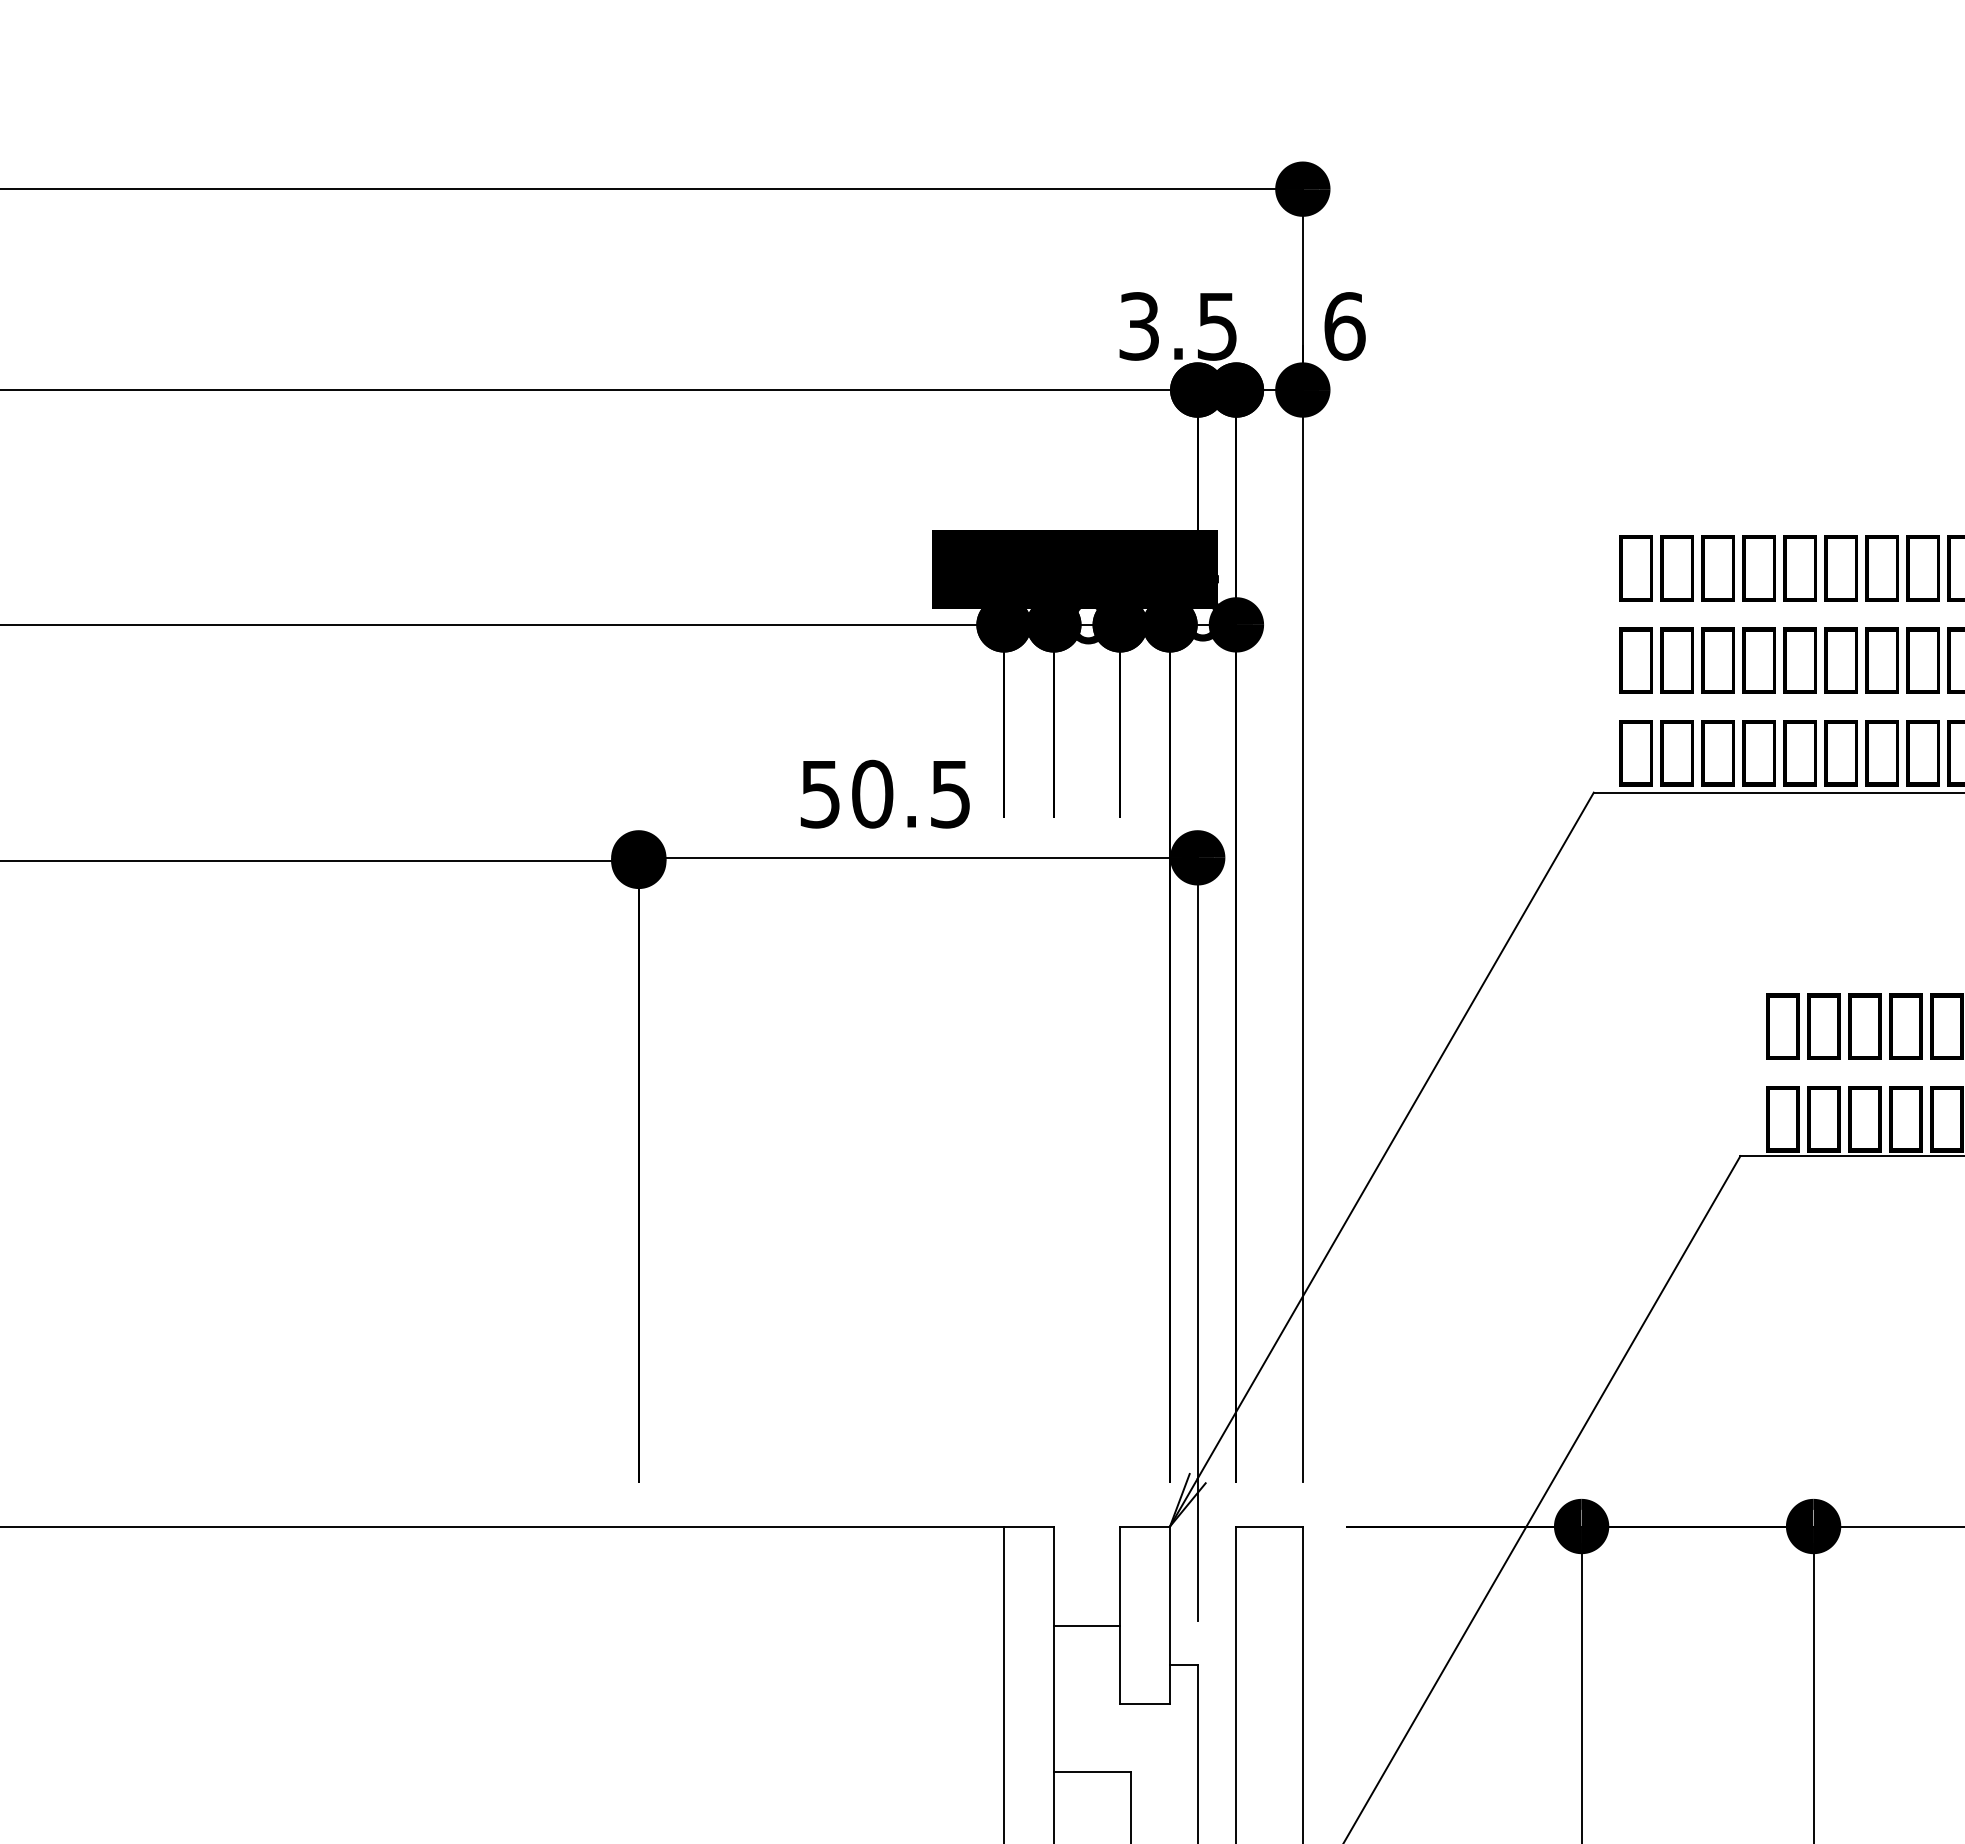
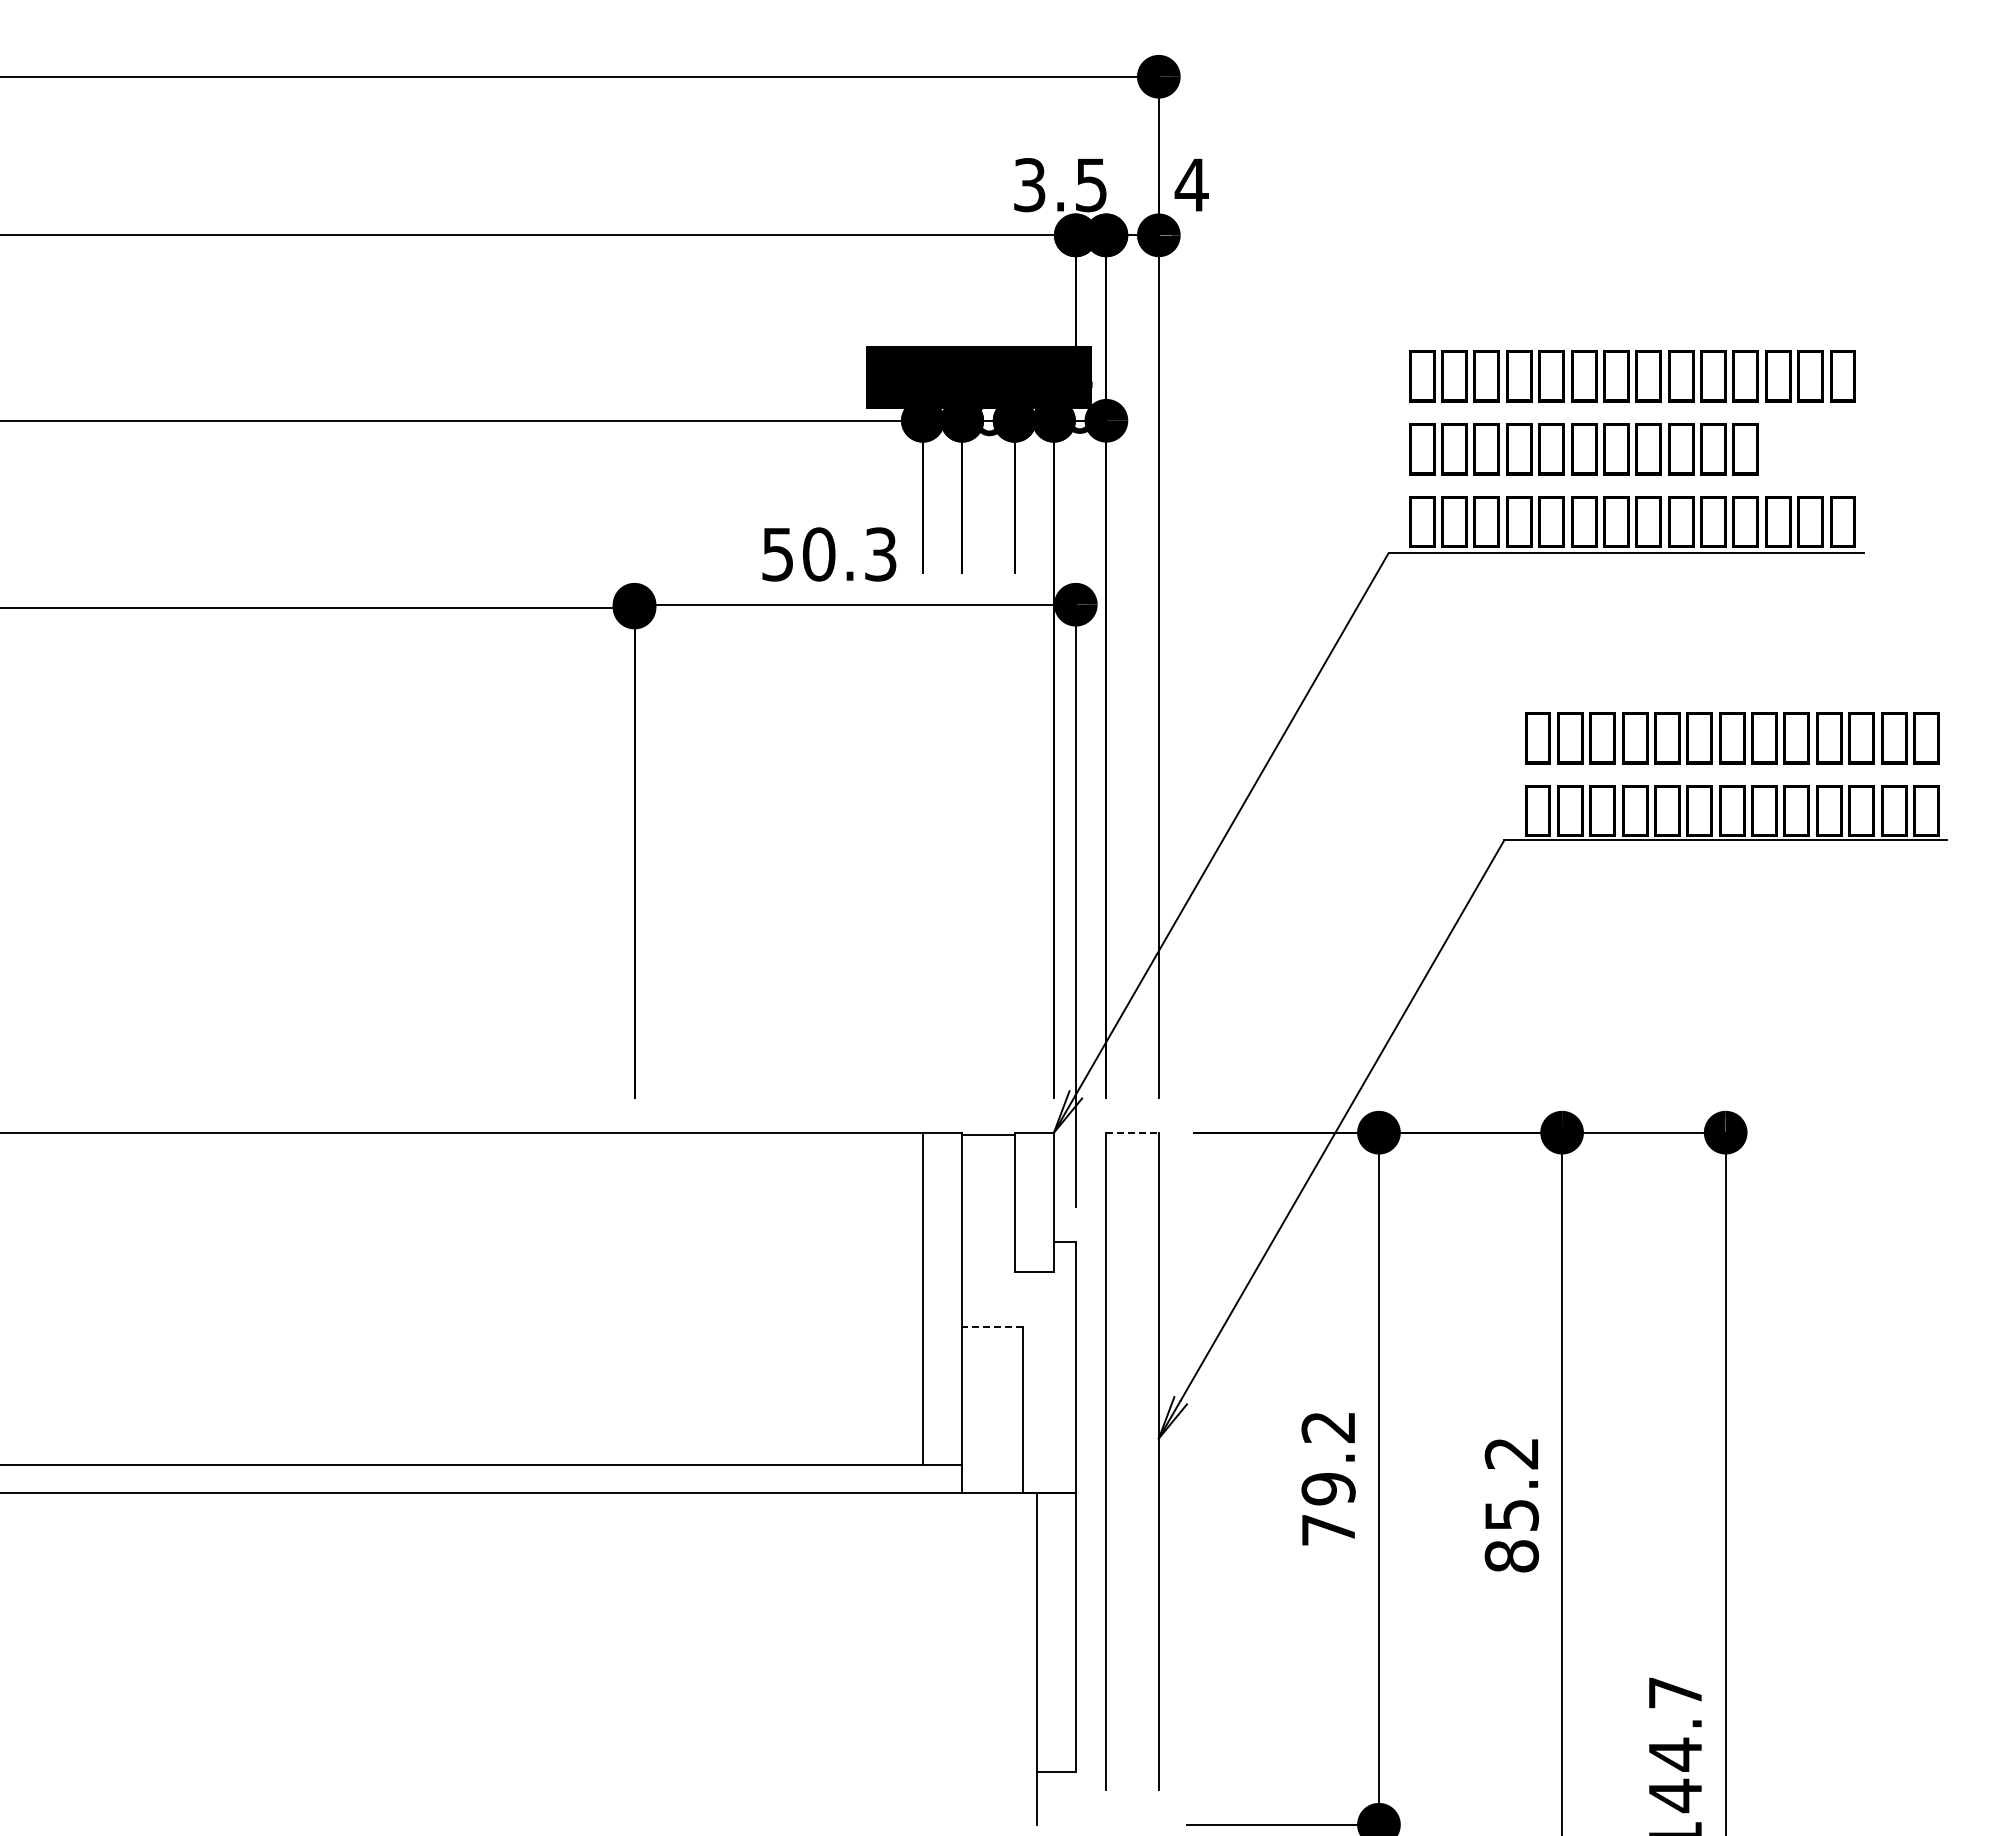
text: (1344, 326) -> (1191, 185), 6 -> 4
text: (950, 794) -> (880, 554), 50.5 -> 50.3
line: (1270, 1526) -> (1133, 1132), solid -> dashed
line: (1087, 1626) -> (988, 1135), moved
line: (1092, 1771) -> (992, 1326), solid -> dashed

